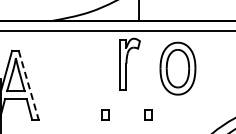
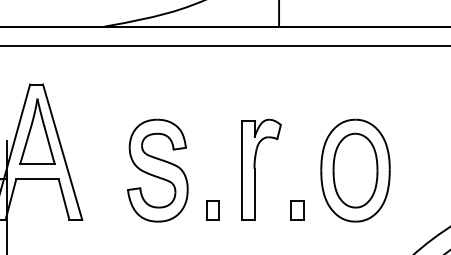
part: (129, 63) -> (260, 168), moved
part: (177, 68) -> (354, 170), moved
line: (28, 85) -> (62, 152), dashed -> solid
part: (77, 94) -> (158, 170), added

